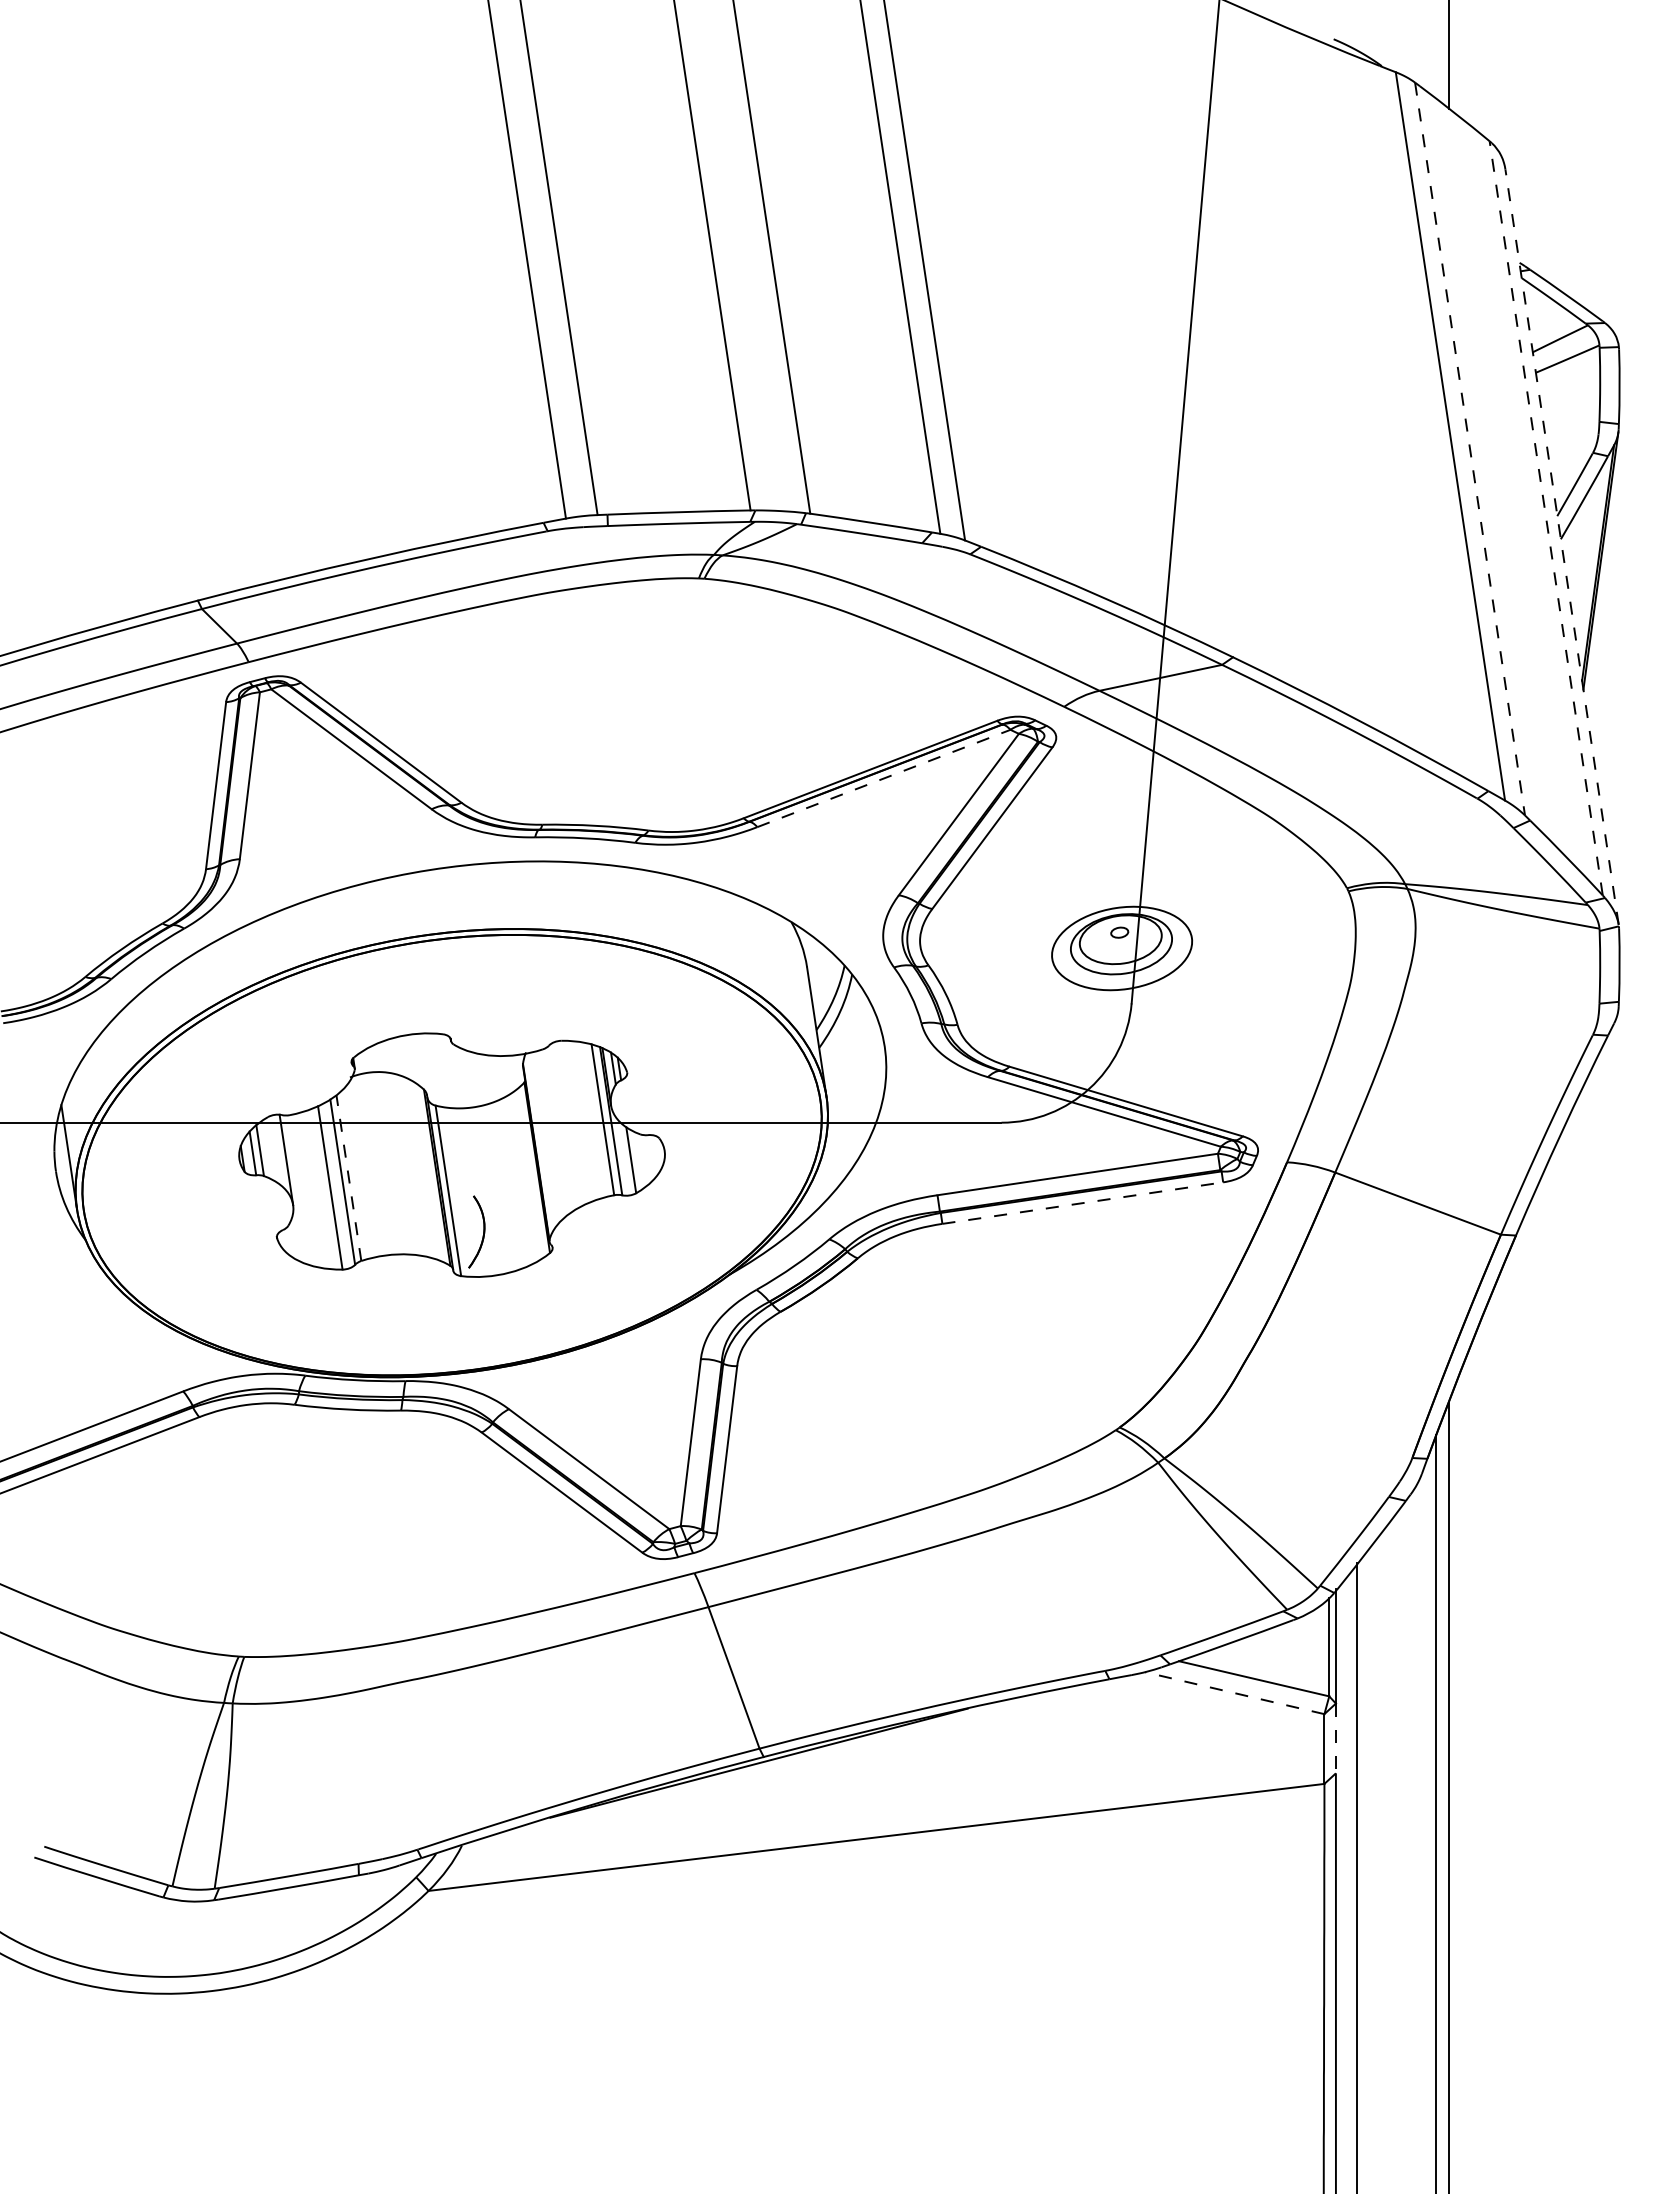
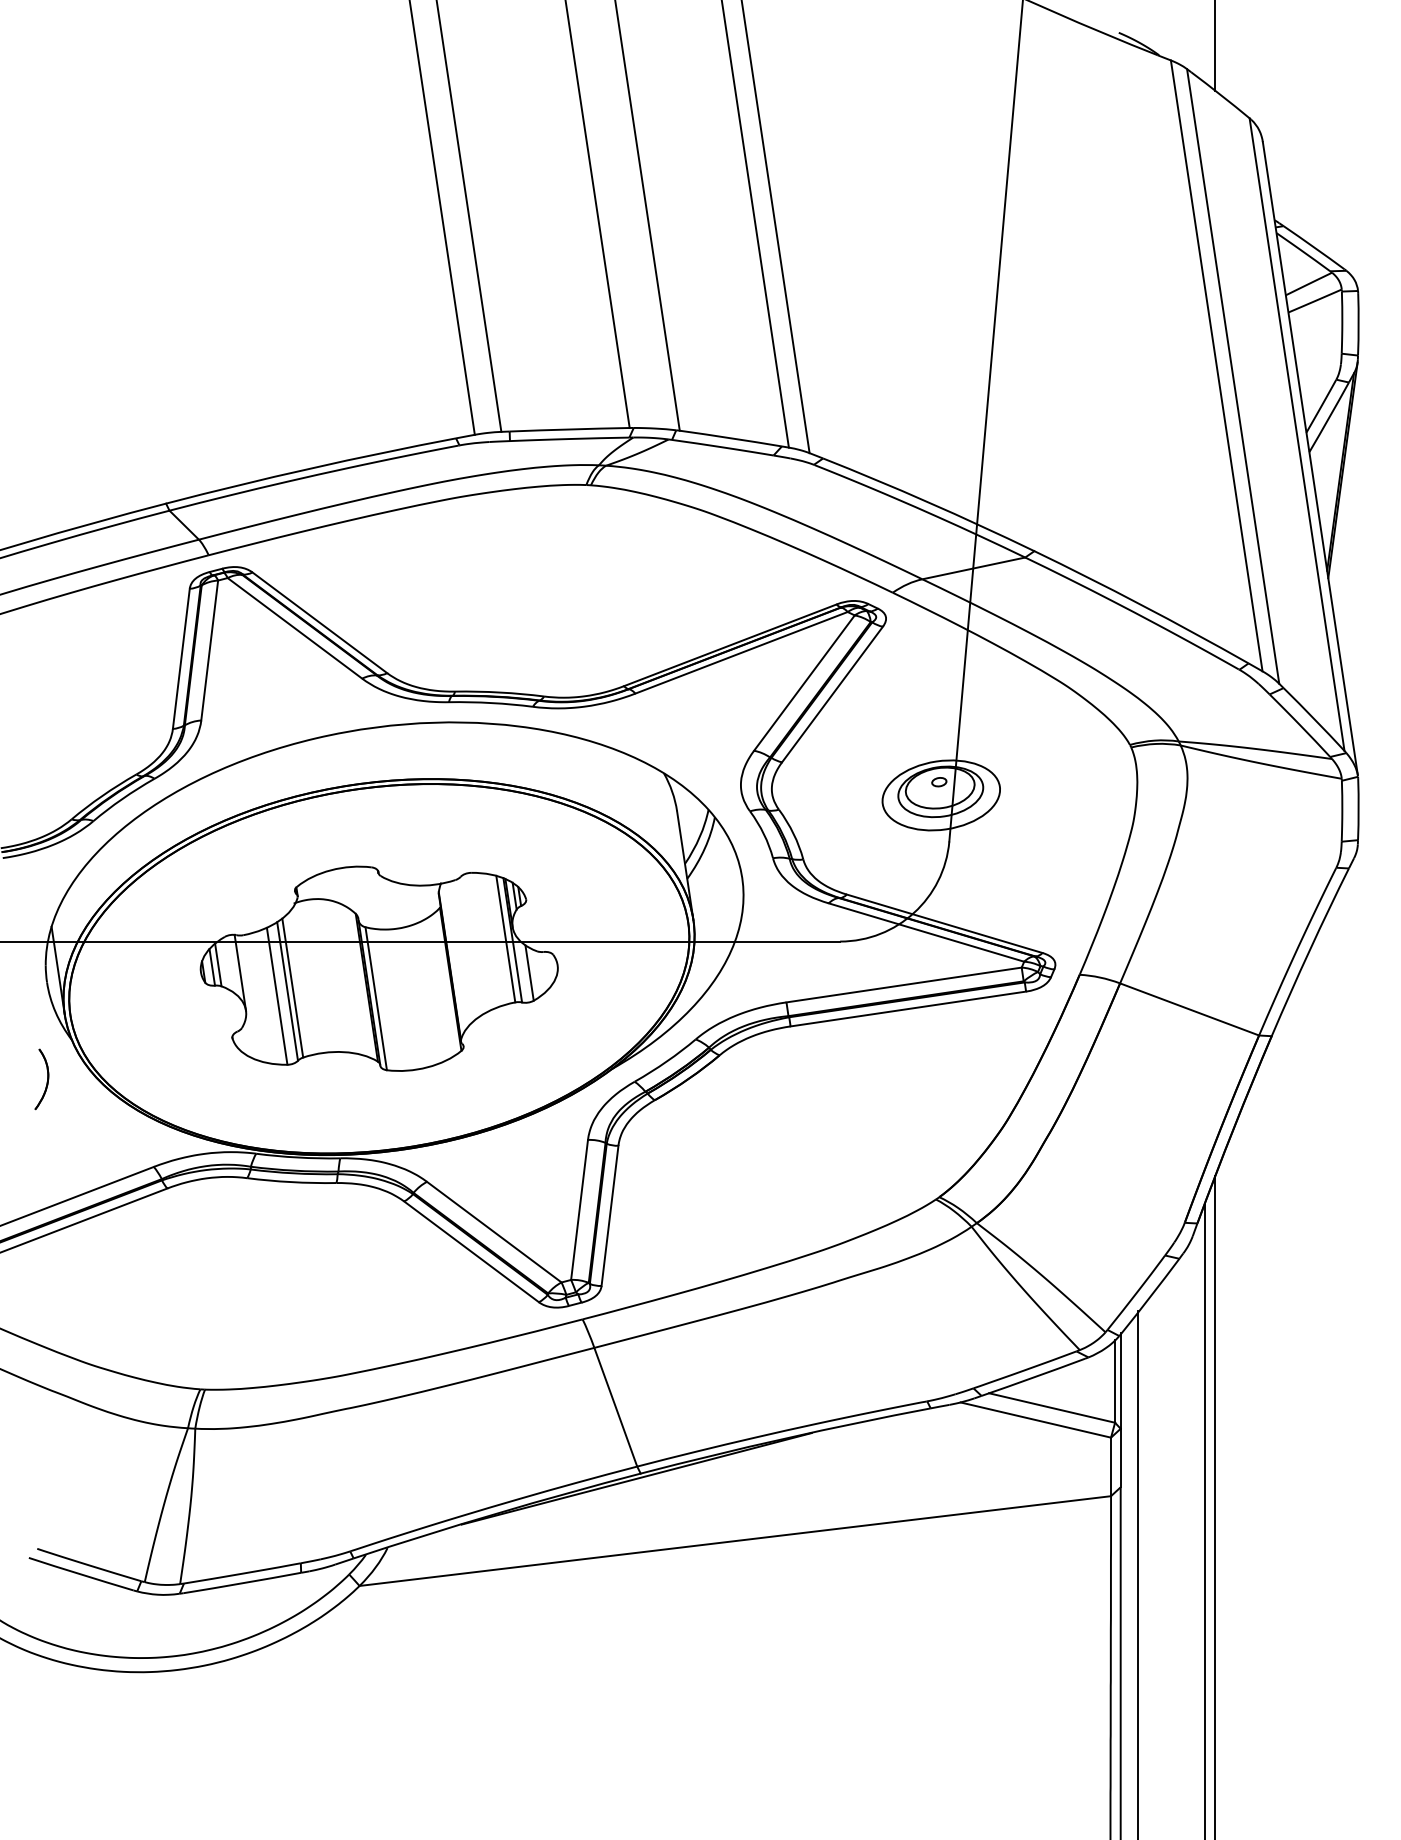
line: (1470, 449) -> (1233, 376), dashed -> solid
line: (1546, 517) -> (1297, 433), dashed -> solid
line: (1562, 547) -> (1310, 459), dashed -> solid
line: (883, 778) -> (741, 652), dashed -> solid
line: (348, 1178) -> (292, 988), dashed -> solid
line: (1082, 1203) -> (908, 1009), dashed -> solid
part: (483, 1231) -> (47, 1078), moved
line: (1234, 1693) -> (1035, 1420), dashed -> solid
line: (1335, 1738) -> (1120, 1458), dashed -> solid

